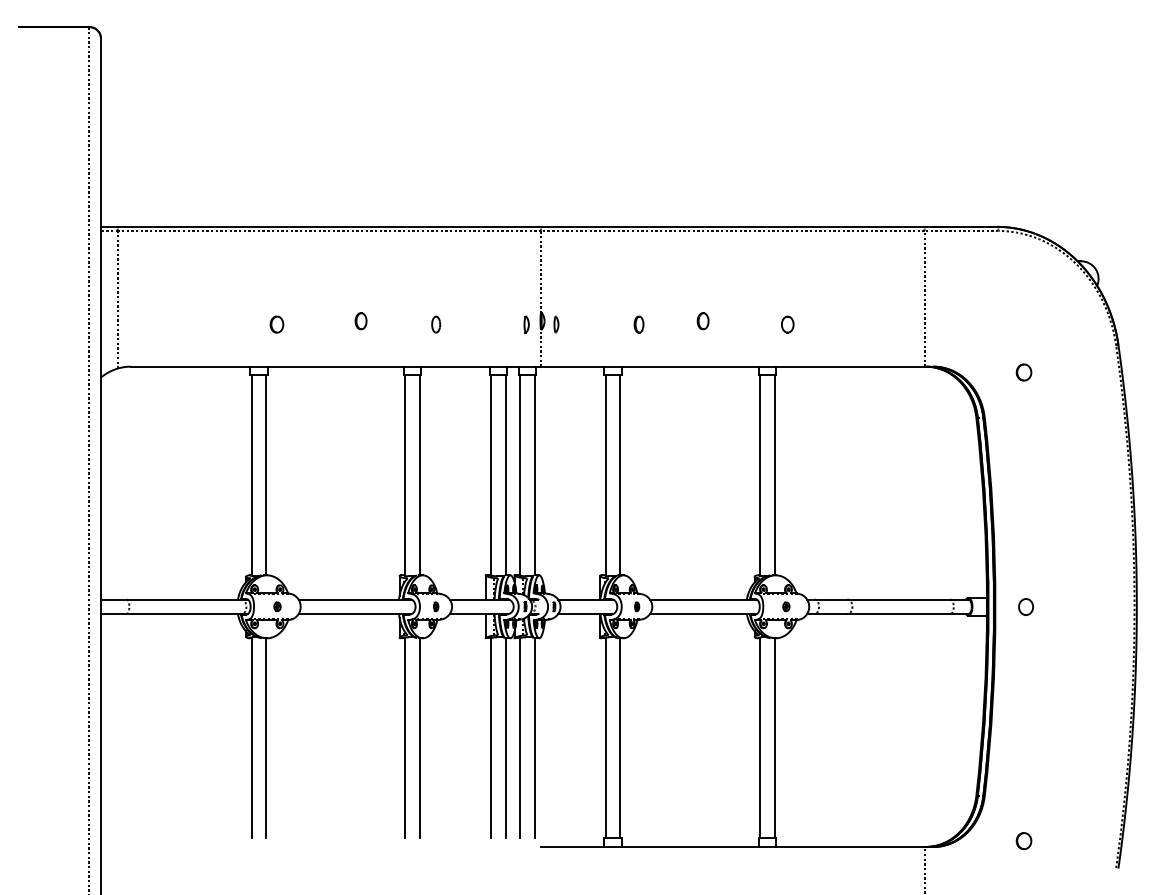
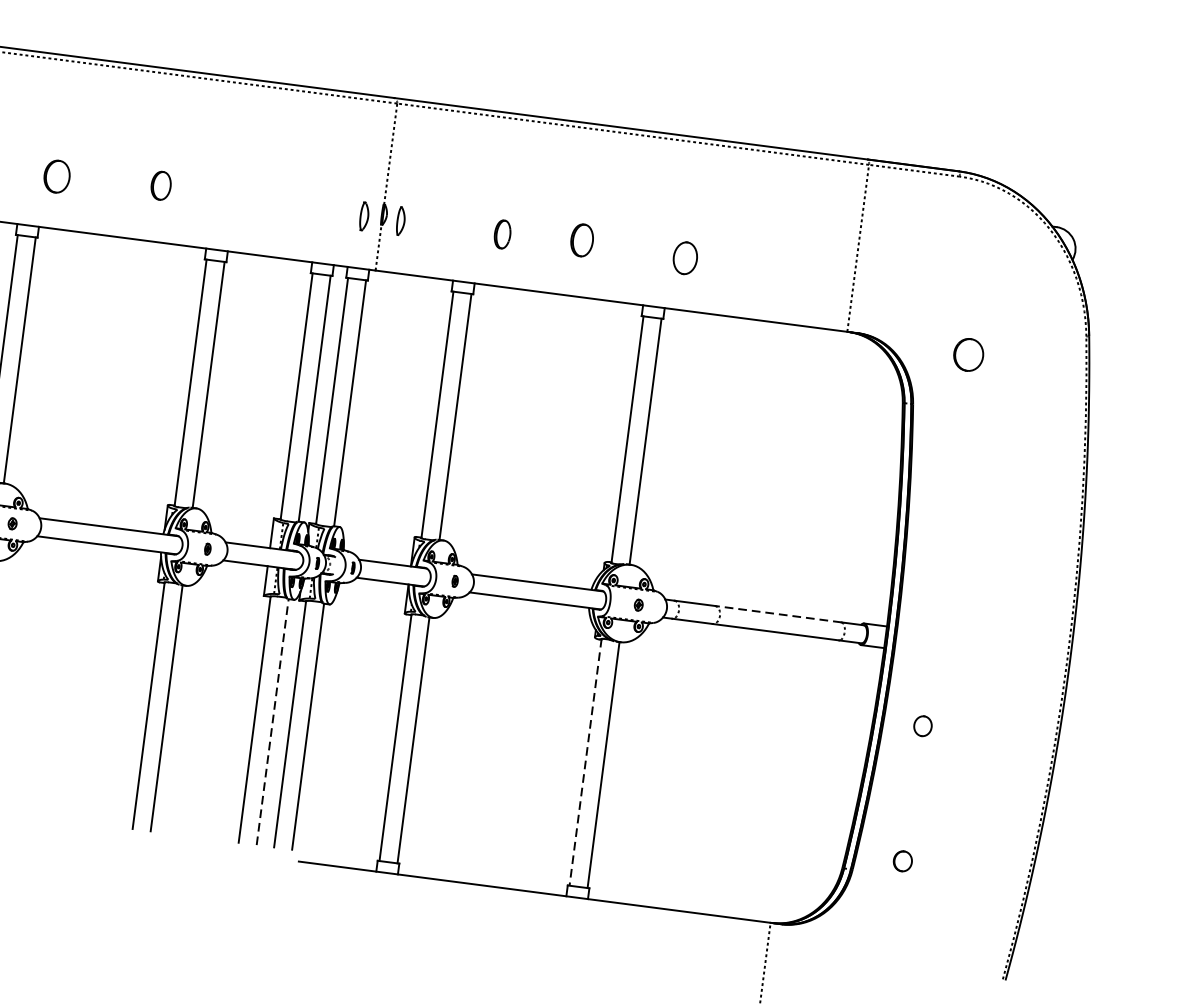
part: (360, 321) -> (160, 186), size x1.4
part: (702, 321) -> (581, 240), size x1.6
part: (276, 324) -> (56, 176), size x1.6
part: (436, 324) -> (253, 201), removed
part: (526, 324) -> (364, 216), size x1.4
part: (556, 324) -> (401, 221), size x1.4
part: (638, 324) -> (501, 234), size x1.4
part: (787, 324) -> (685, 258), size x1.6
part: (1023, 372) -> (968, 354), size x1.6
line: (898, 599) -> (777, 614), solid -> dashed
part: (1025, 606) -> (922, 725), moved
line: (505, 738) -> (272, 722), solid -> dashed
line: (760, 738) -> (585, 763), solid -> dashed
part: (1023, 841) -> (902, 861), moved

